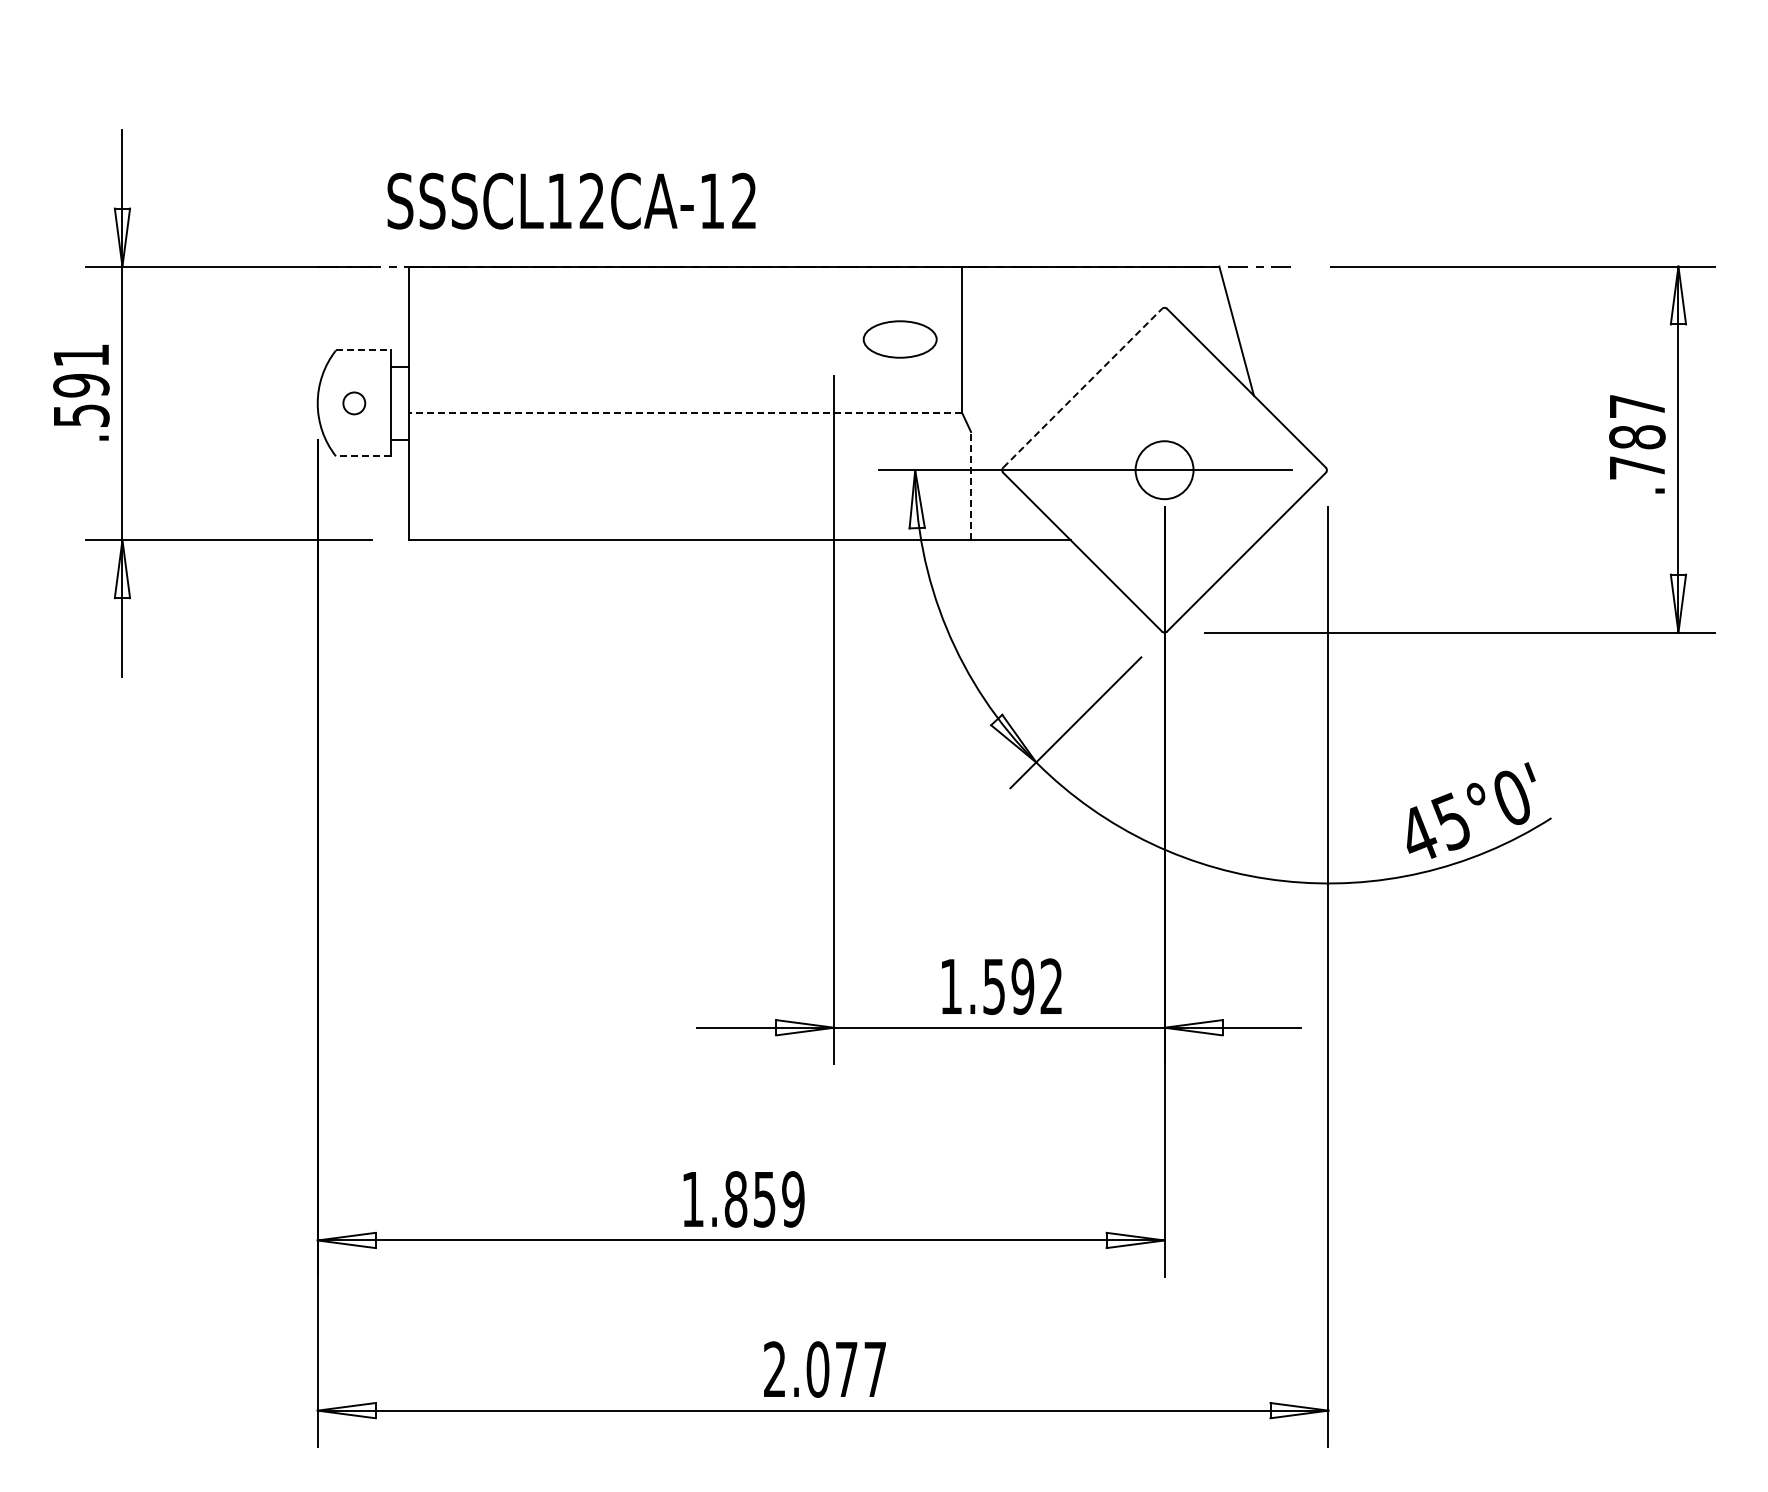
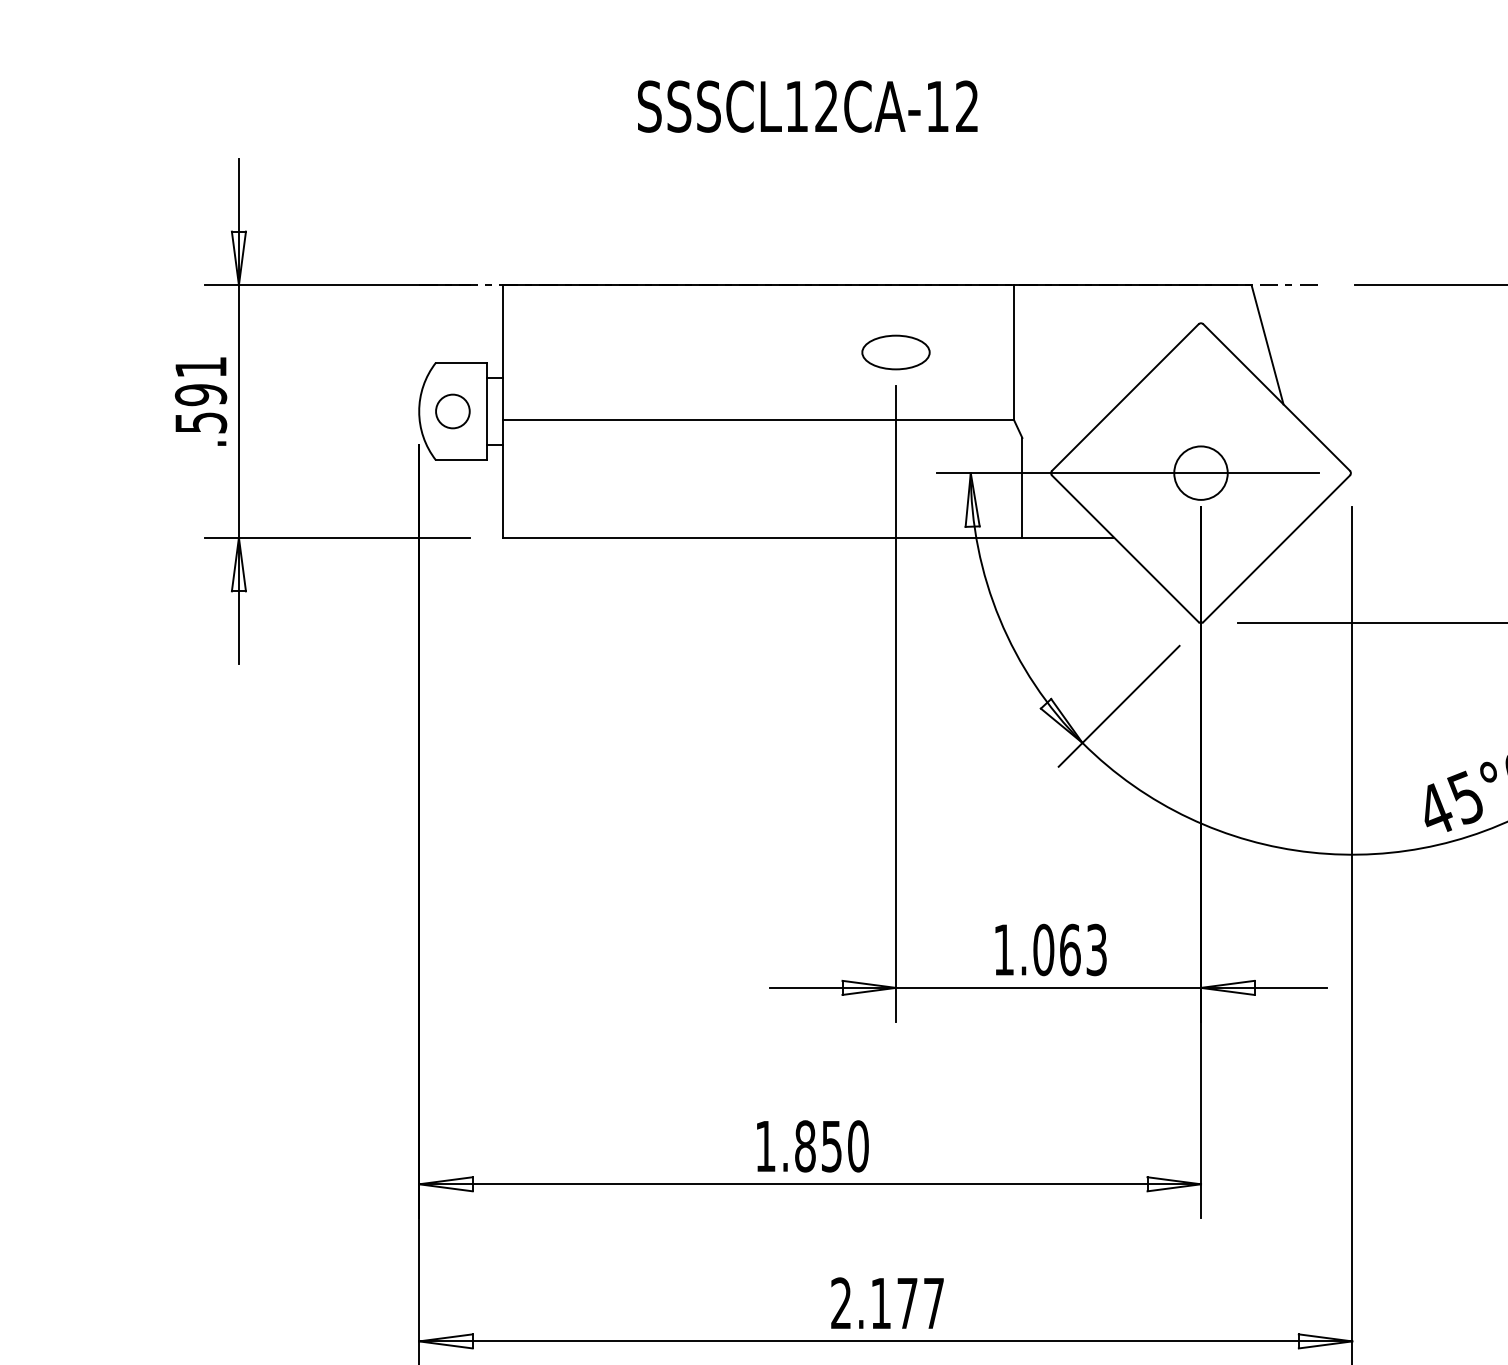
text: (571, 200) -> (807, 106), moved
part: (899, 339) -> (895, 352), moved
line: (363, 350) -> (461, 362), dashed -> solid
line: (1082, 387) -> (1125, 396), dashed -> solid
circle: (354, 403) -> (453, 411), size x1.67
line: (684, 412) -> (757, 419), dashed -> solid
line: (362, 456) -> (460, 460), dashed -> solid
line: (971, 485) -> (1022, 487), dashed -> solid
text: (1022, 986) -> (1069, 949), 1.592 -> 1.063
text: (793, 1199) -> (858, 1146), 1.859 -> 1.850
text: (817, 1369) -> (880, 1303), 2.077 -> 2.177

